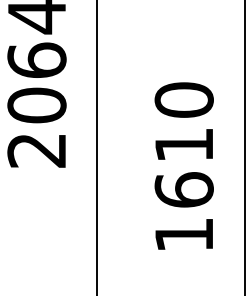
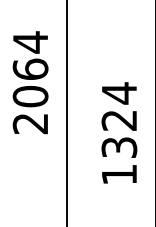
text: (184, 145) -> (119, 120), 1610 -> 1324

